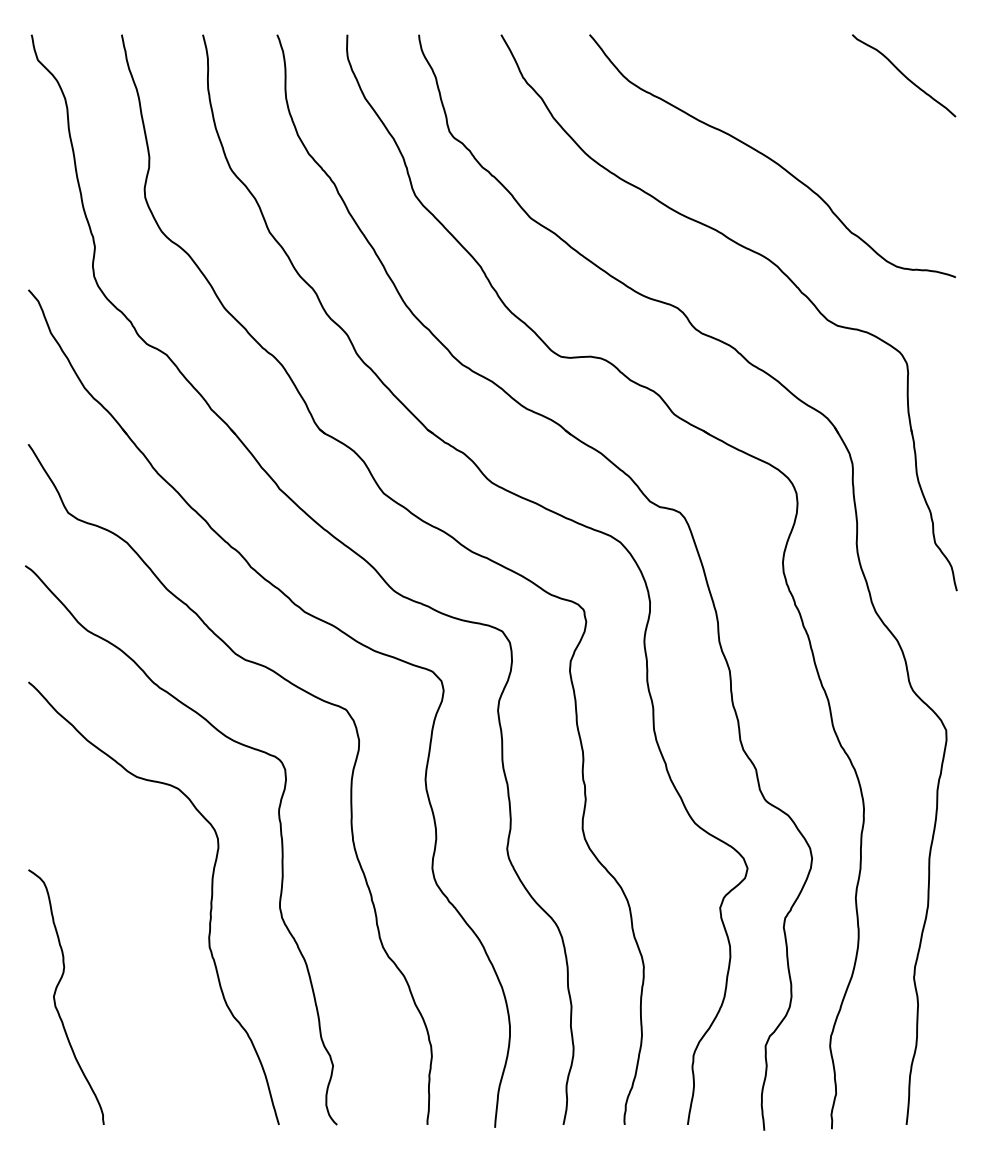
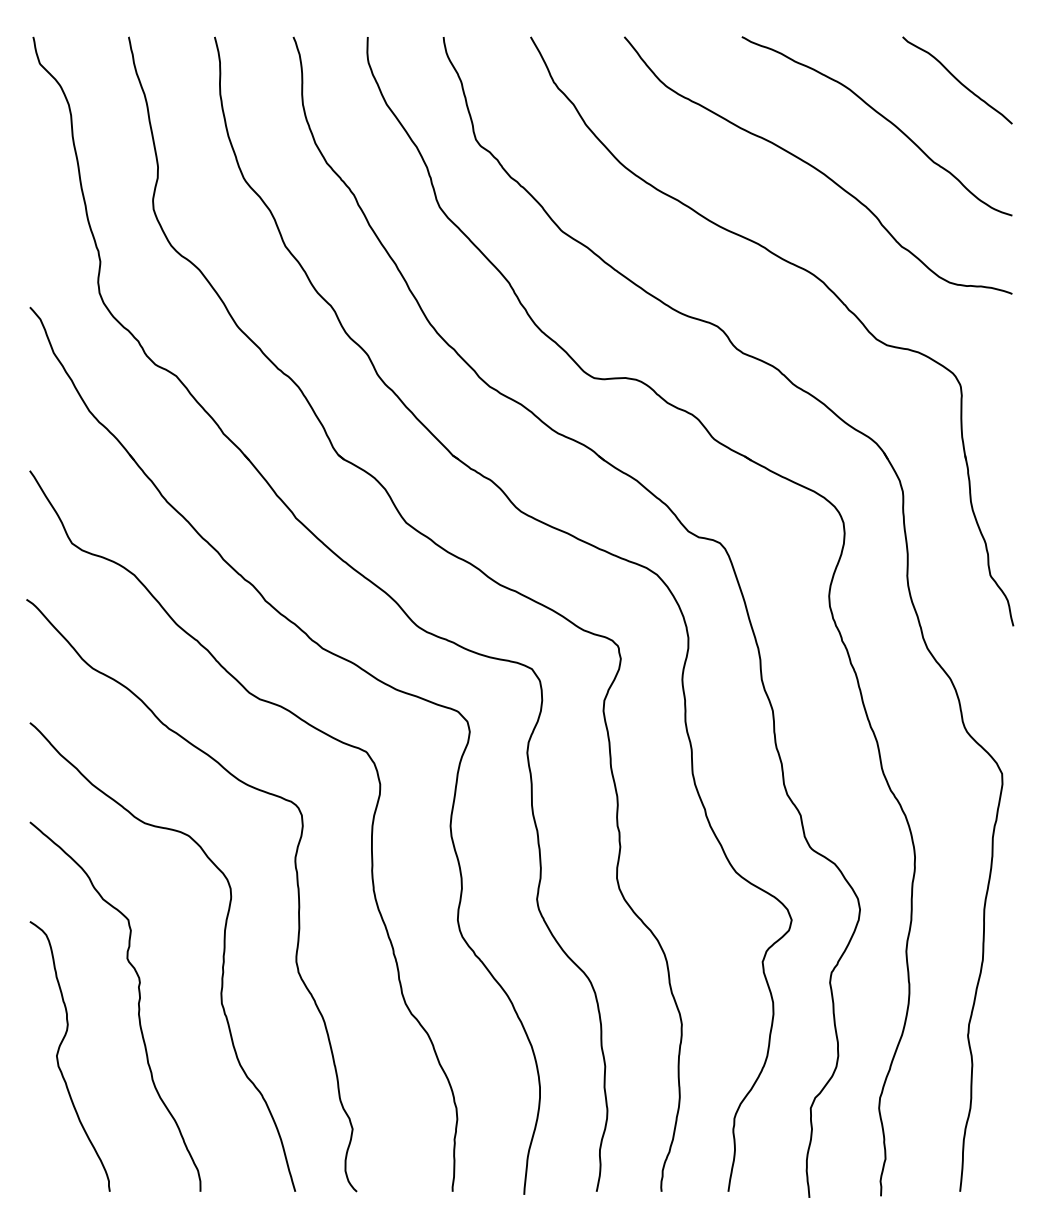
curve: (832, 110) -> (881, 117), added
curve: (130, 949) -> (138, 1005), added

